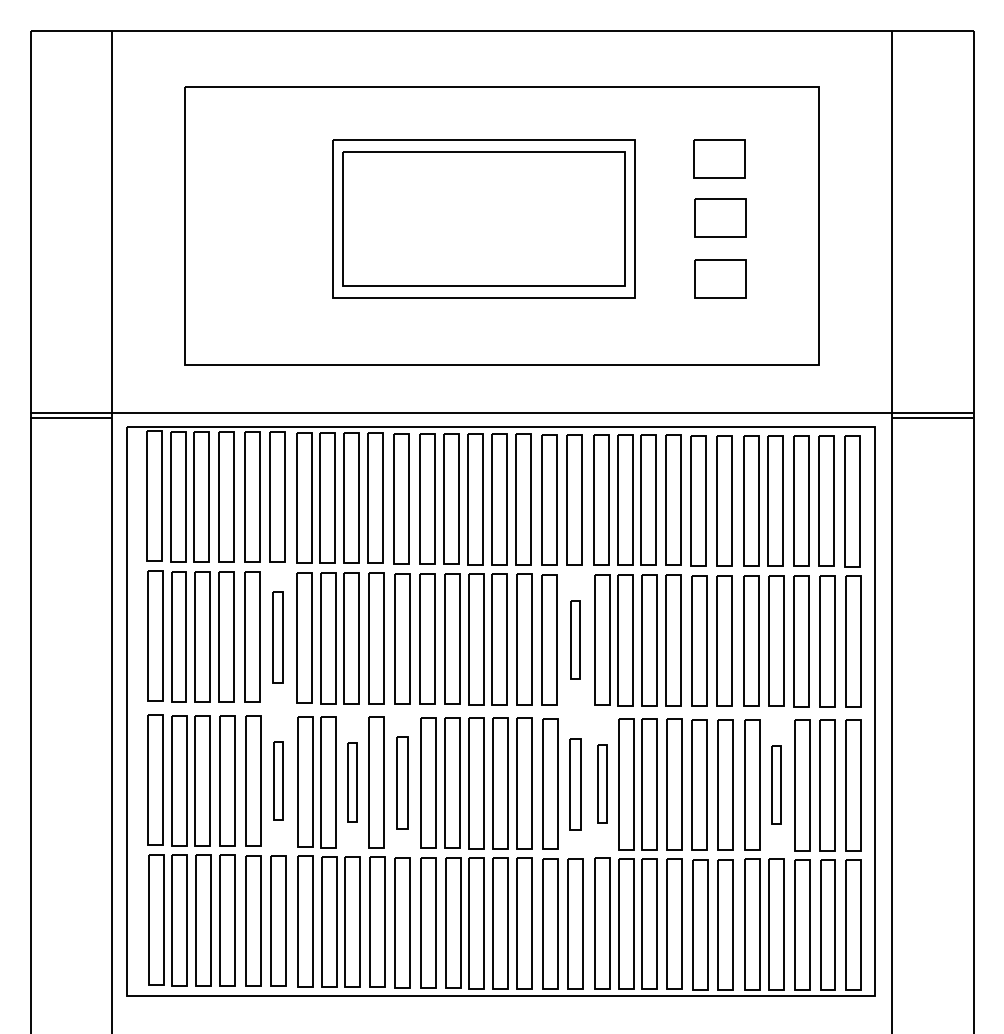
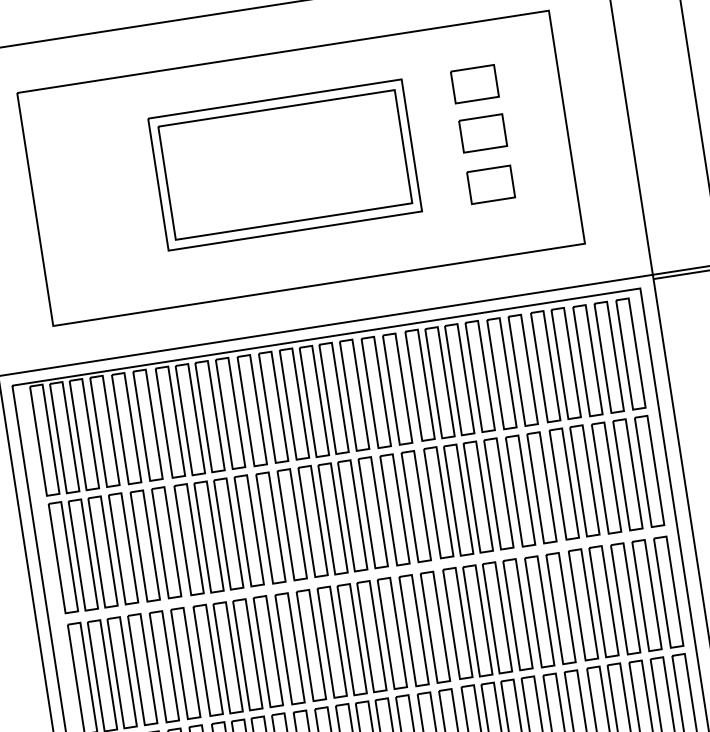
part: (278, 636) -> (166, 542), size x1.43
part: (575, 639) -> (416, 505), size x1.67
part: (278, 780) -> (185, 662), size x1.67
part: (352, 782) -> (247, 654), size x1.67
part: (402, 782) -> (289, 648), size x1.43
part: (575, 783) -> (435, 626), size x1.43
part: (602, 783) -> (457, 623), size x1.67
part: (776, 784) -> (603, 601), size x1.67

